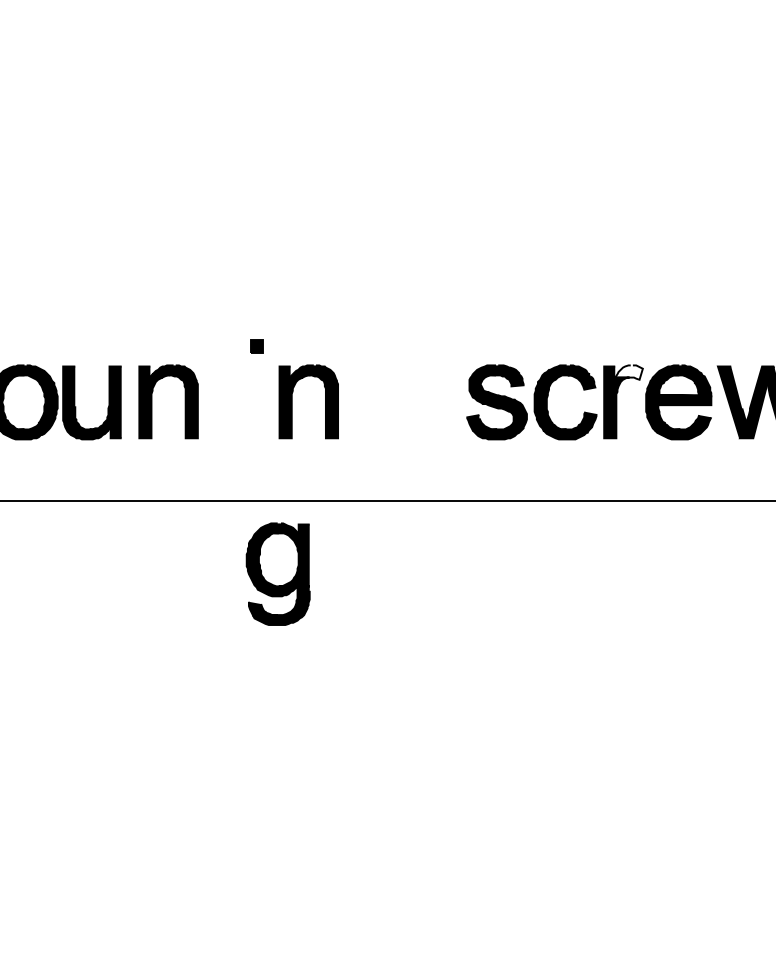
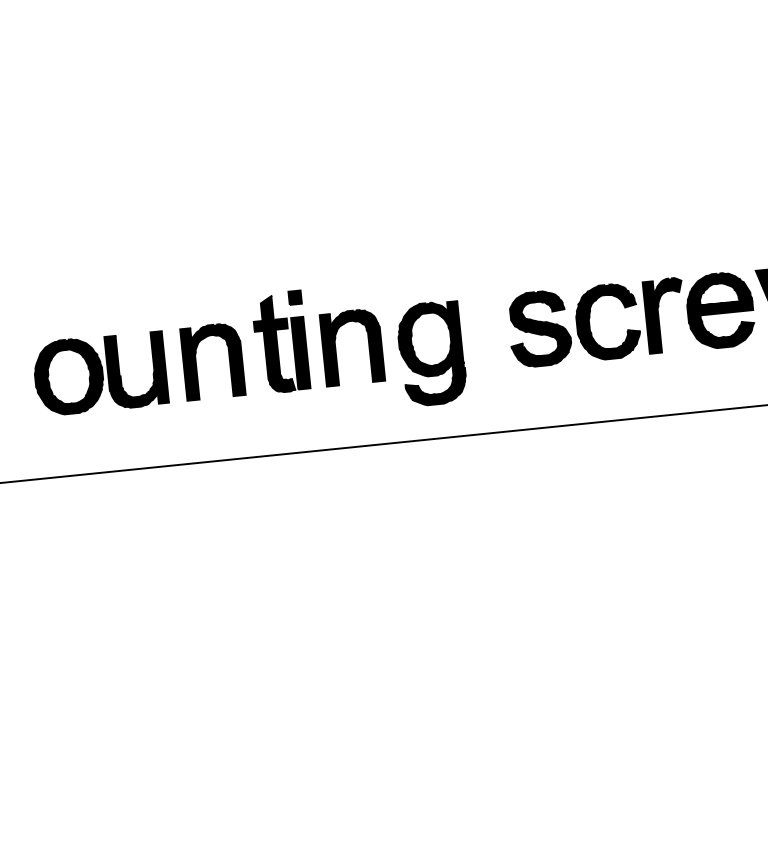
fill: (628, 372) -> (667, 285), added
part: (237, 390) -> (280, 343), added
part: (277, 573) -> (431, 353), moved

